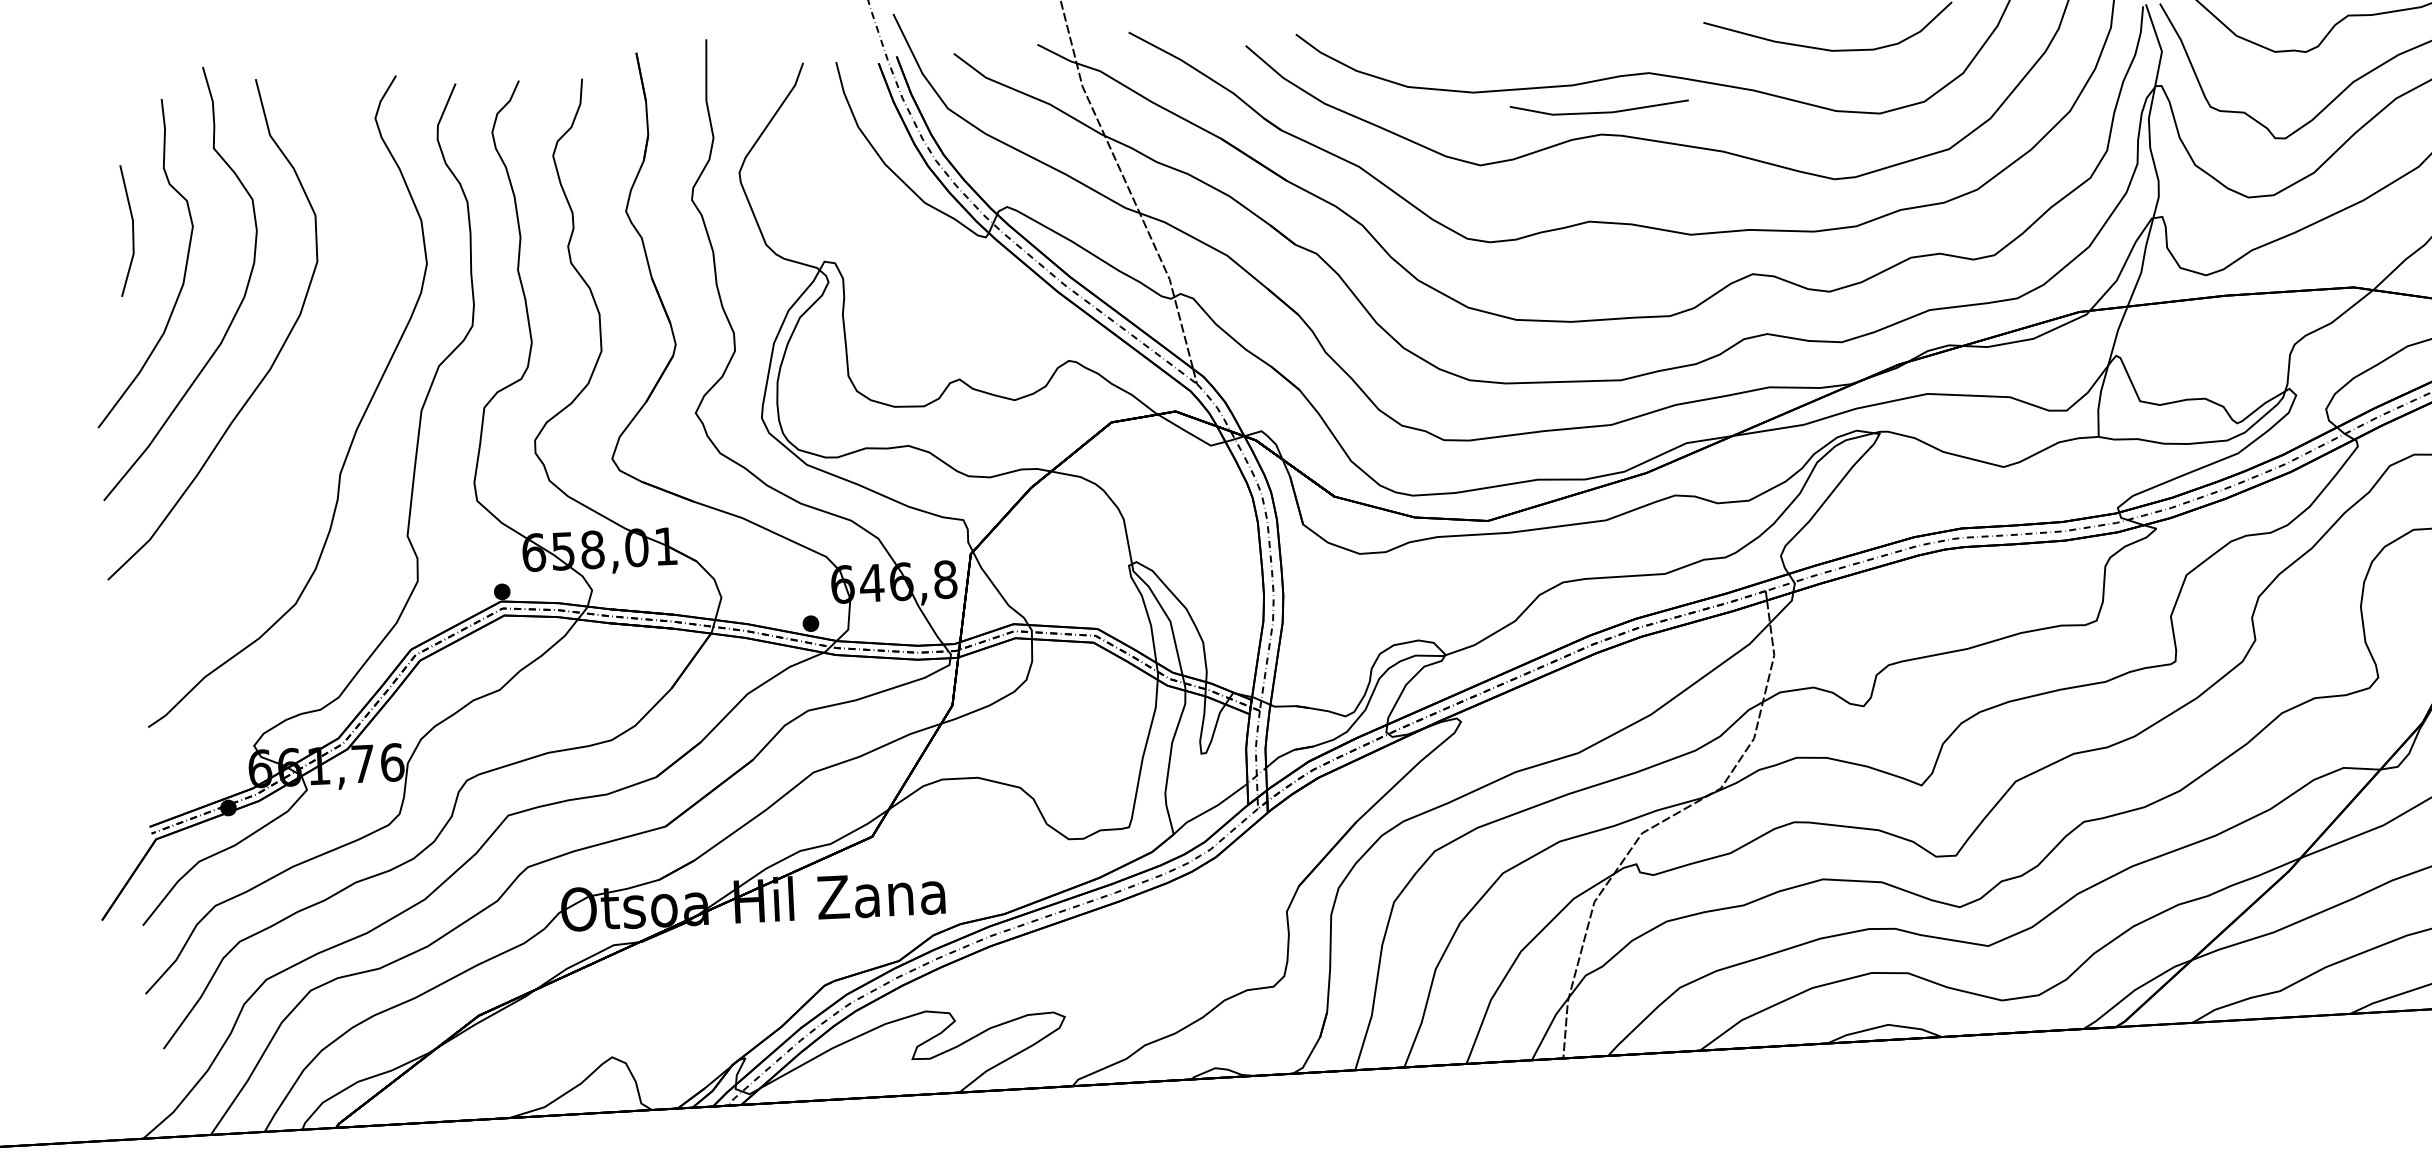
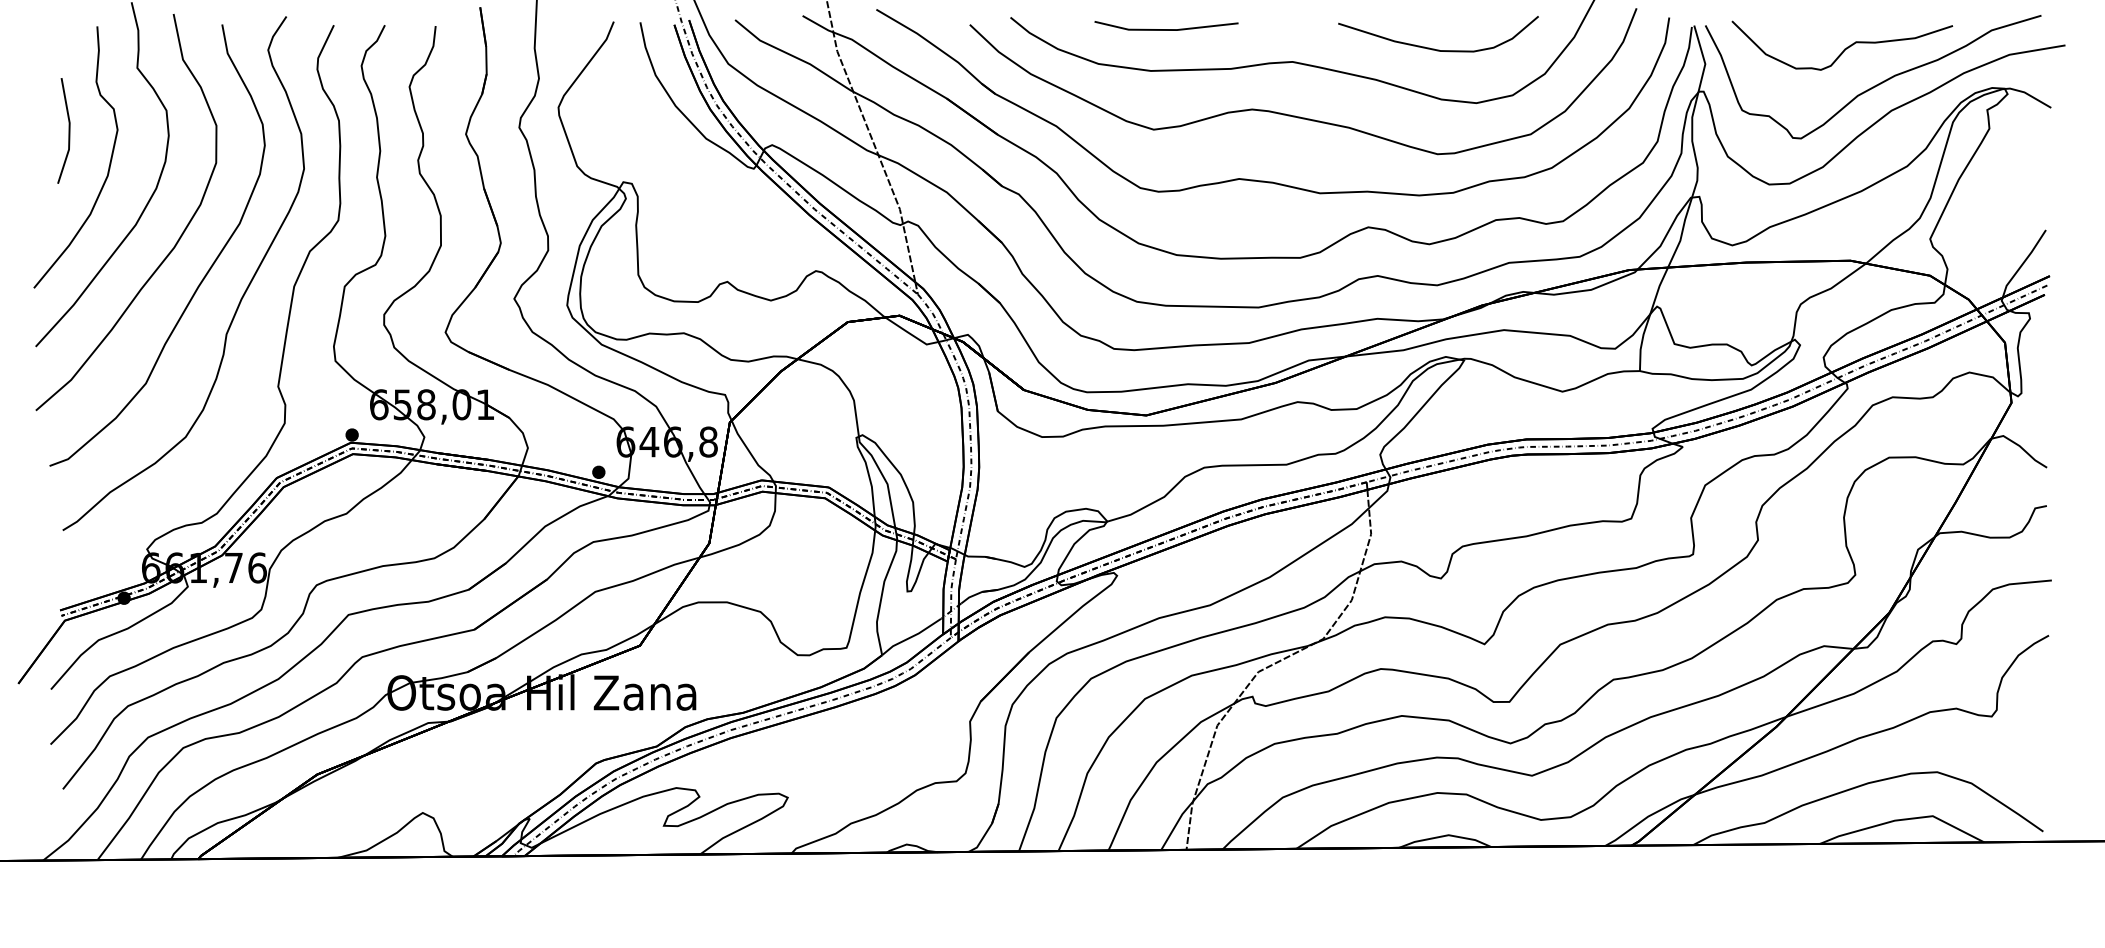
line: (1599, 112) -> (1166, 29), moved
curve: (309, 402) -> (204, 275), added

